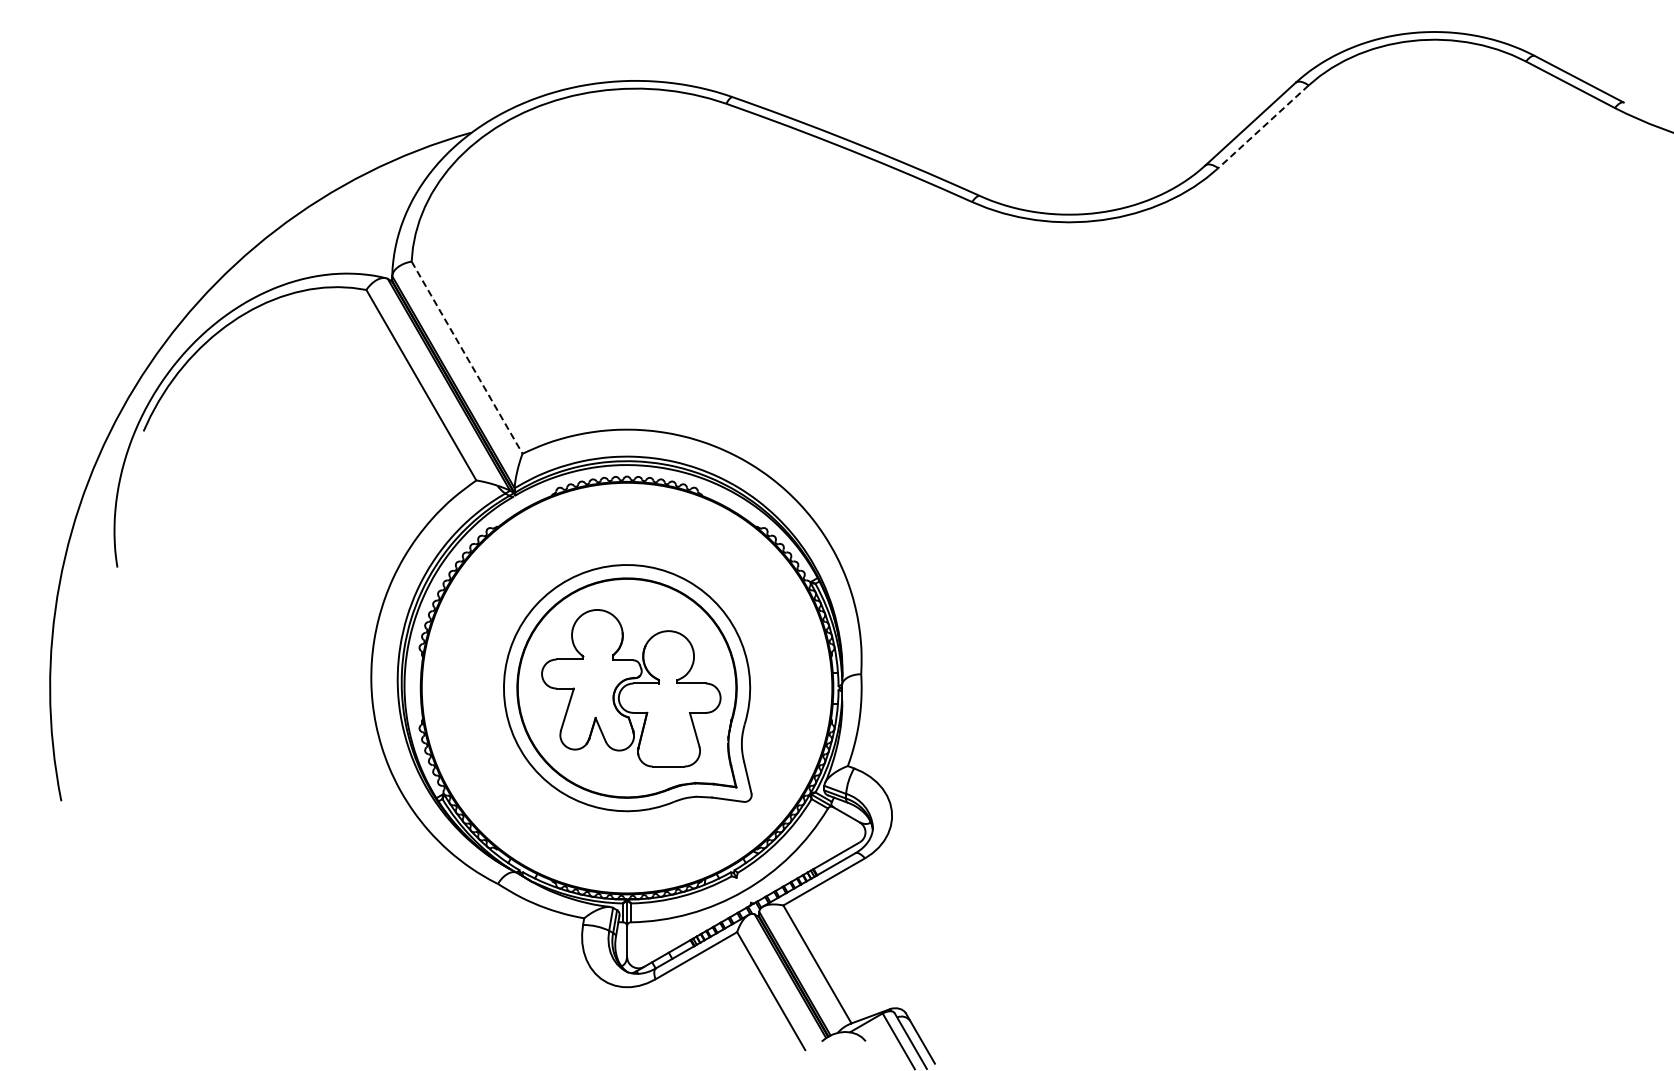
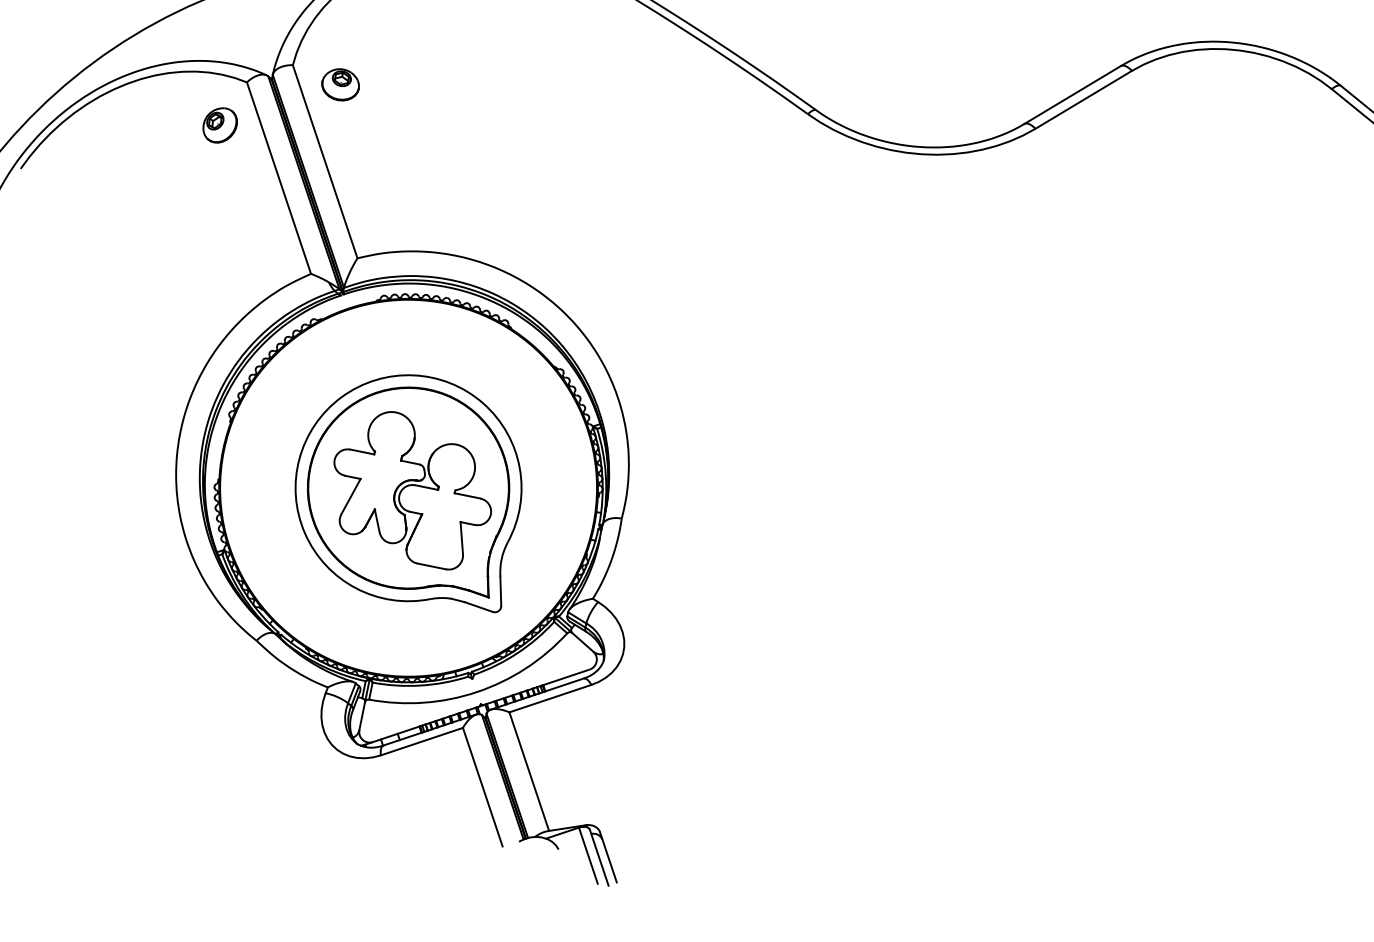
line: (1263, 127) -> (1083, 100), dashed -> solid
part: (466, 272) -> (340, 85), added
part: (346, 341) -> (219, 125), added
line: (467, 357) -> (325, 161), dashed -> solid

